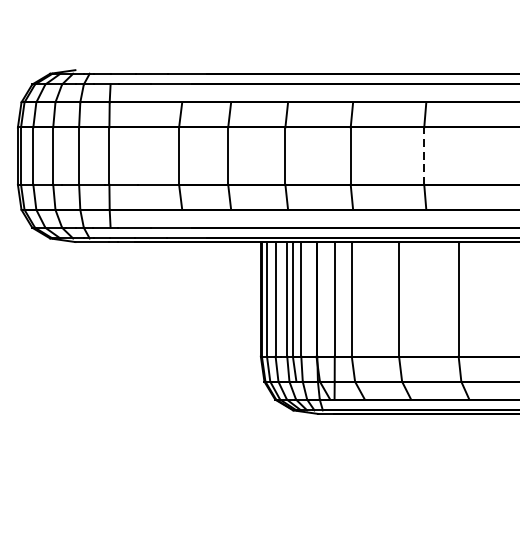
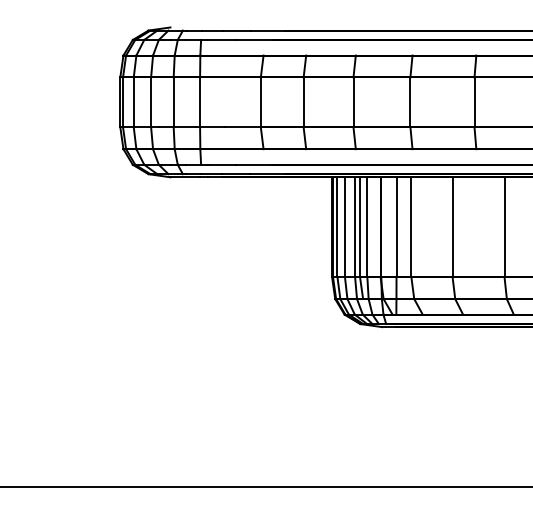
line: (424, 156) -> (474, 102), dashed -> solid

